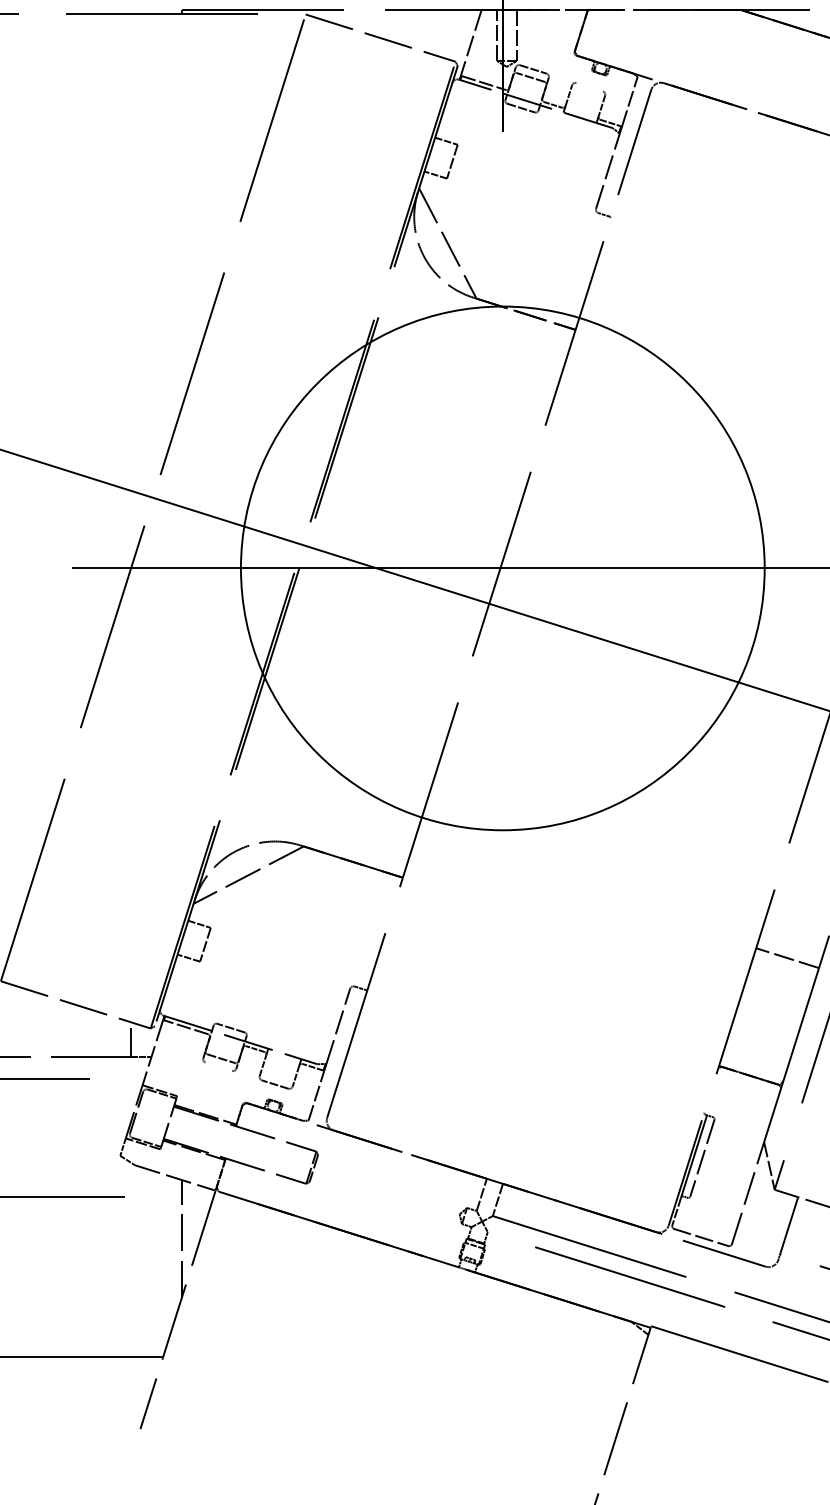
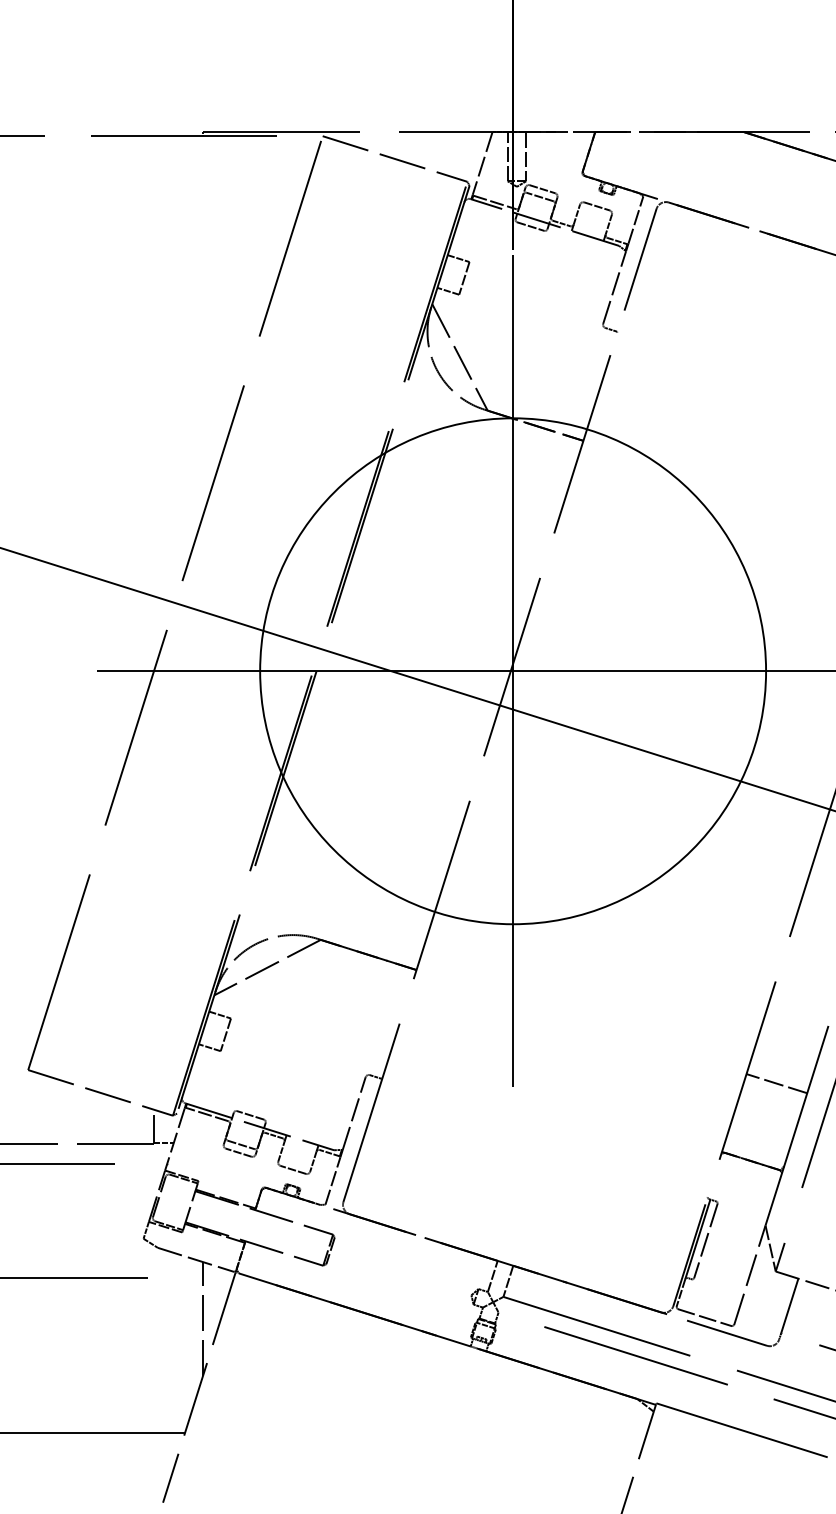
line: (589, 87) -> (596, 206), added
line: (503, 568) -> (513, 671), added
line: (786, 957) -> (776, 1083), moved
line: (218, 1066) -> (238, 1152), added

